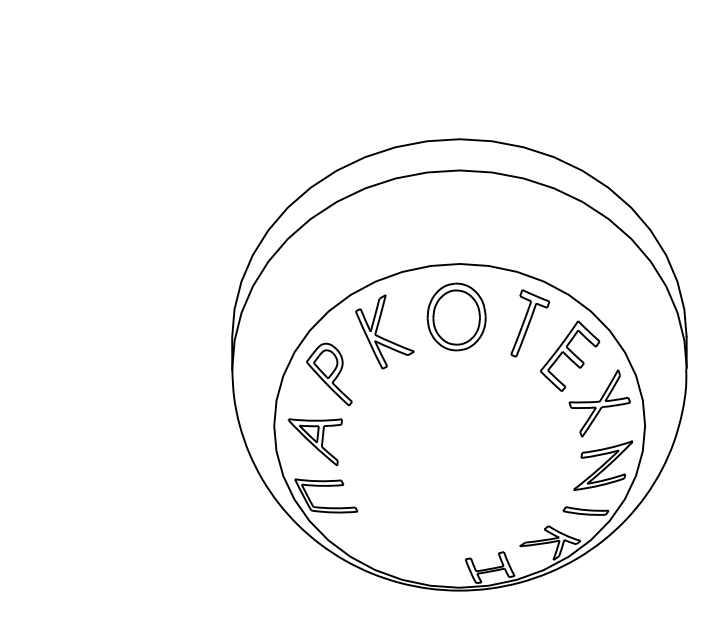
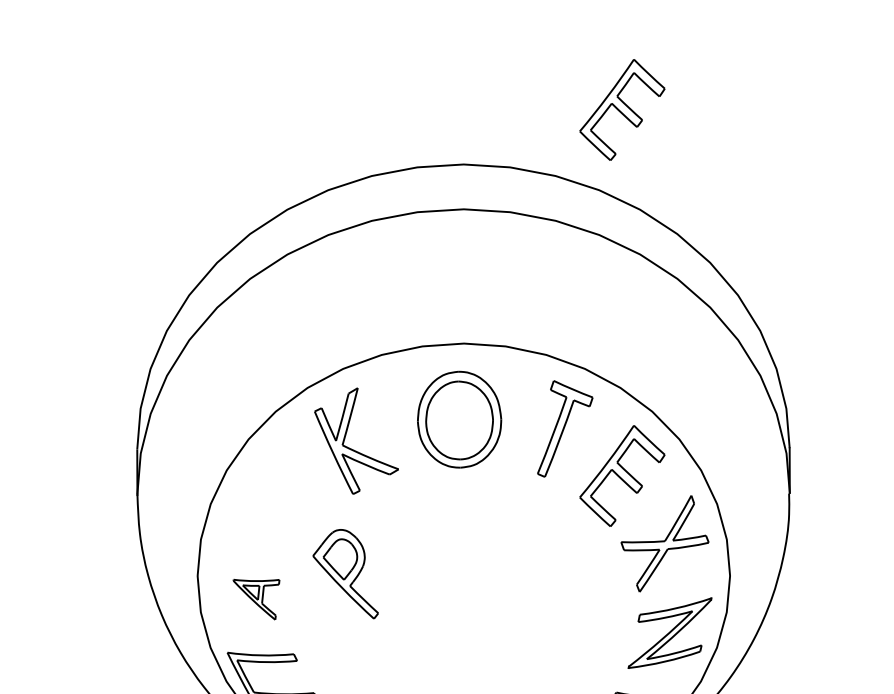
part: (570, 100) -> (622, 108), added
part: (329, 374) -> (345, 574), moved
part: (314, 442) -> (255, 599), size x0.6

